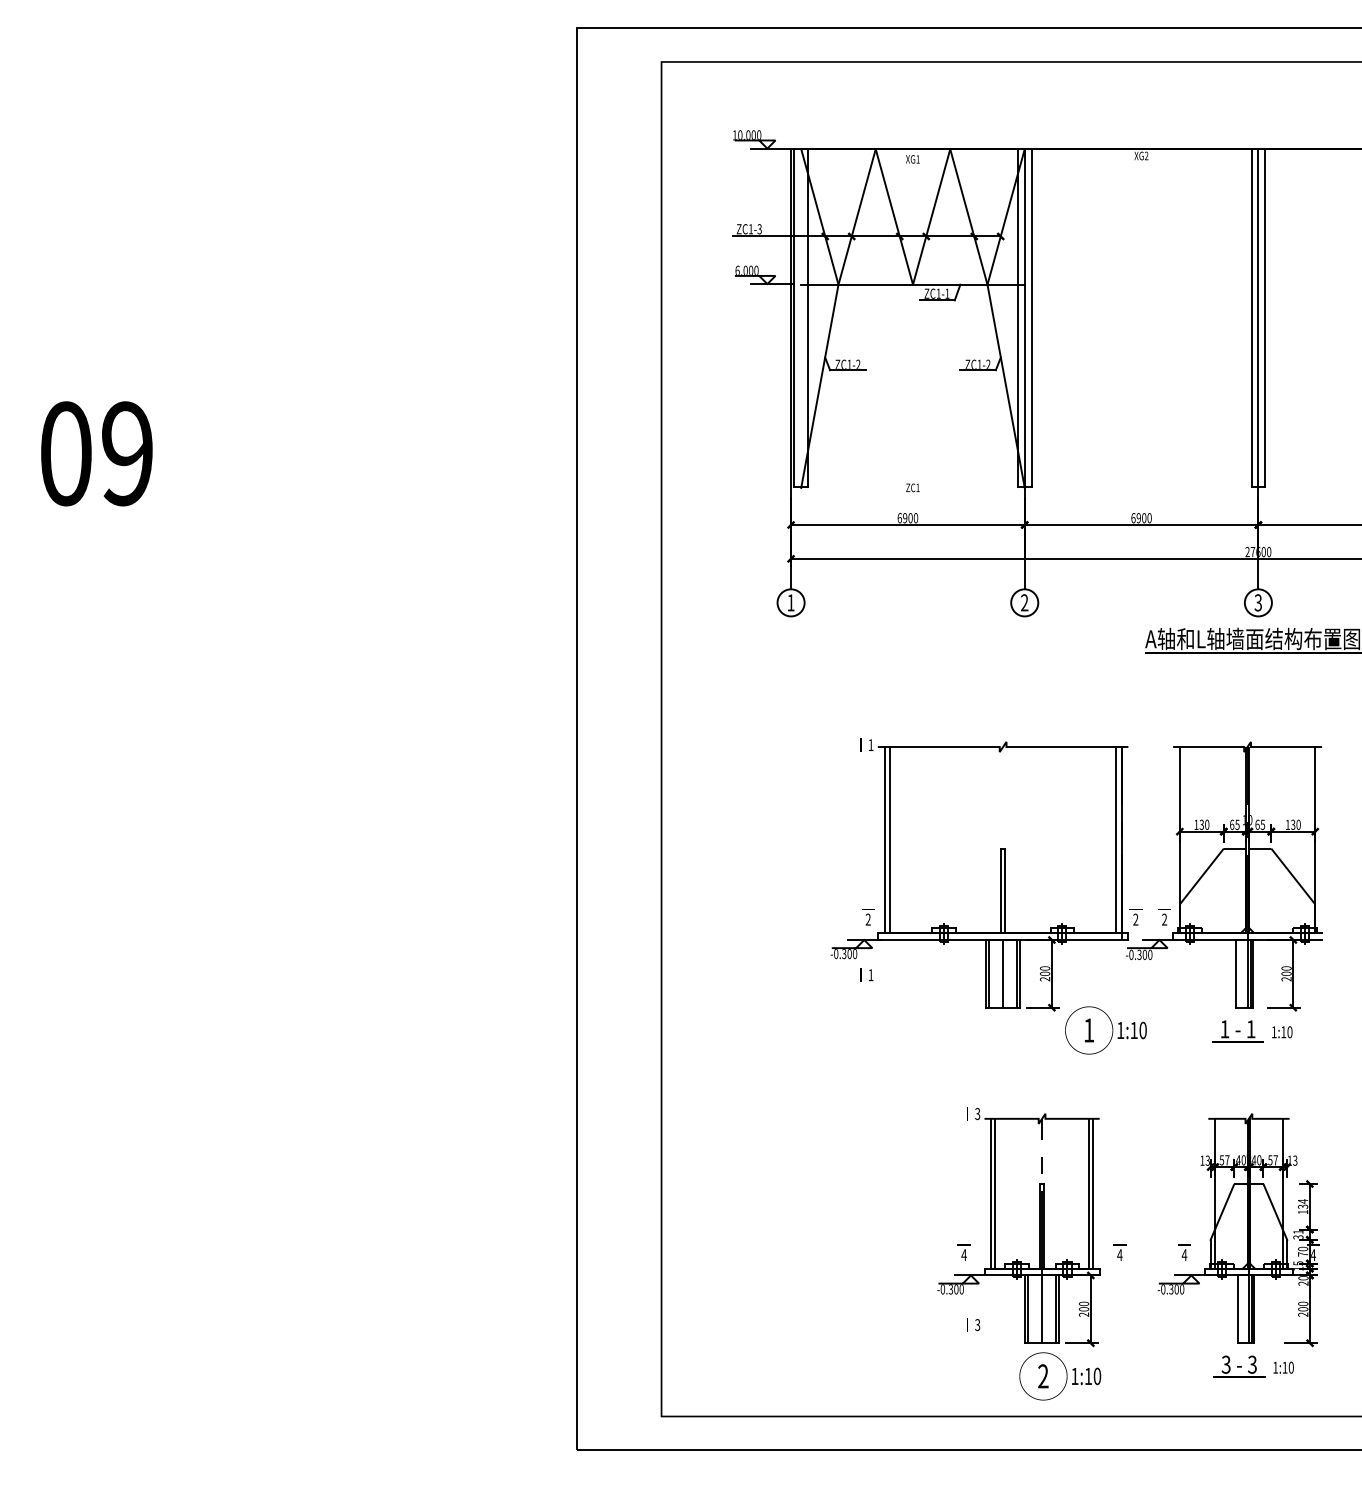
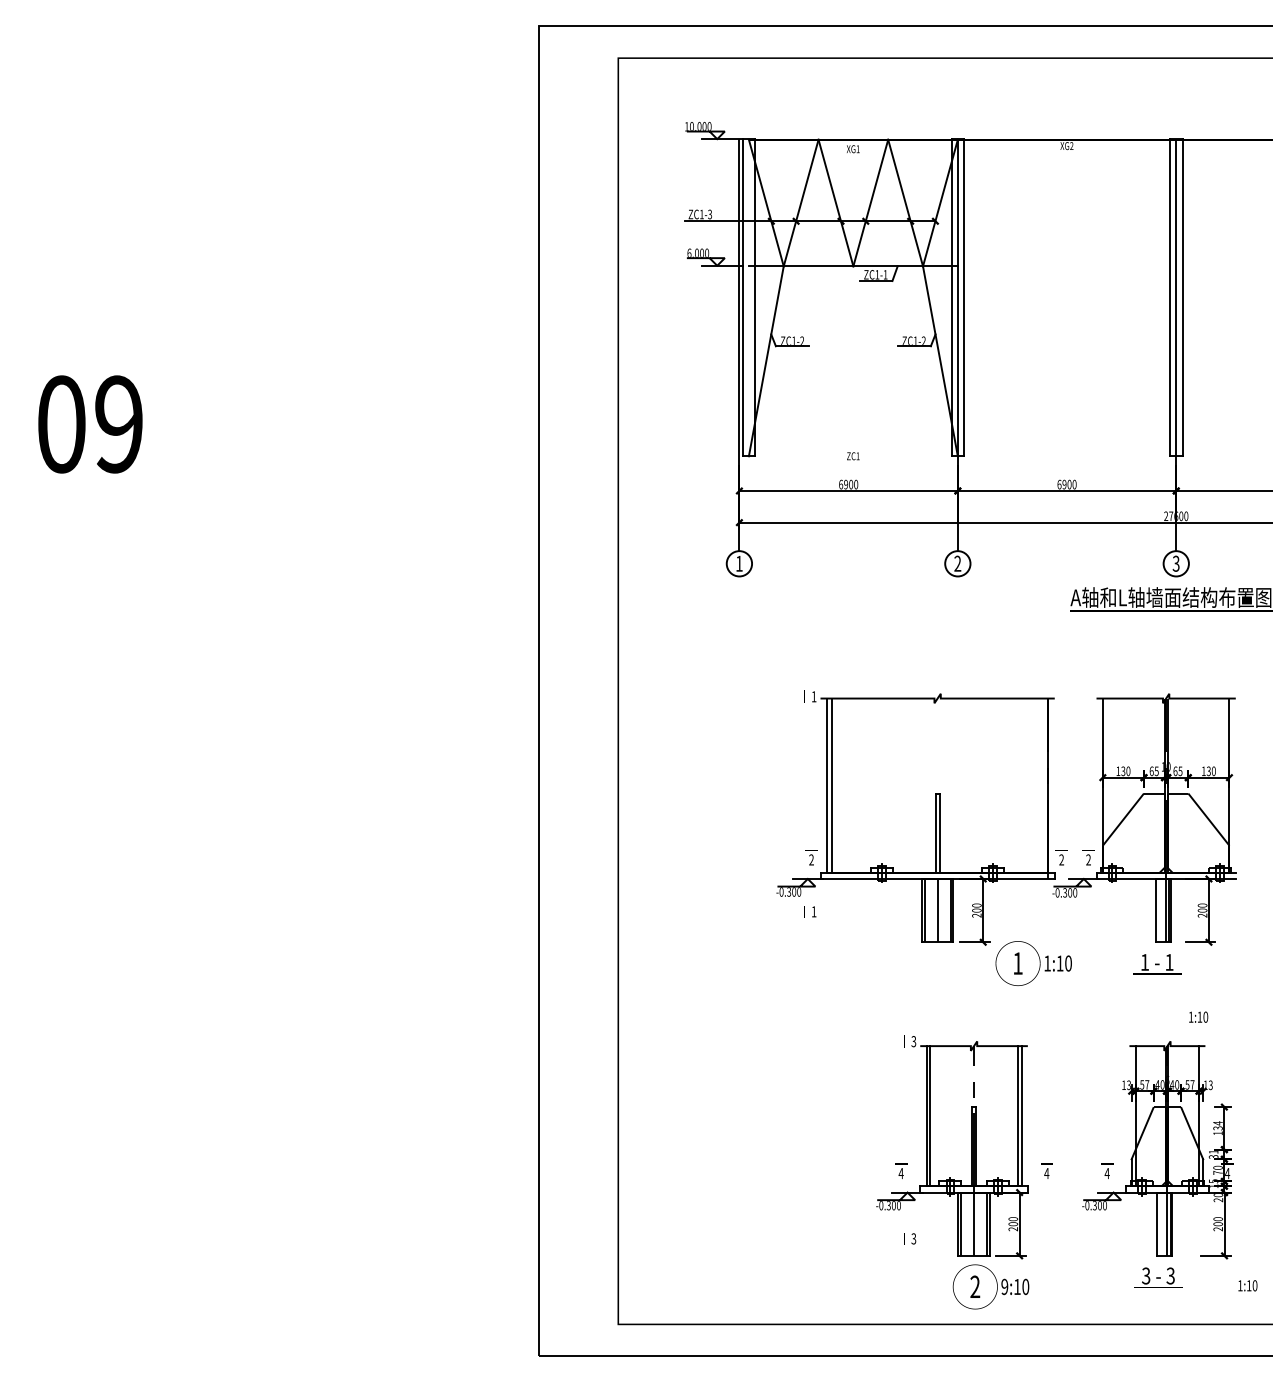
line: (1116, 840) -> (1043, 785), removed
text: (1282, 1031) -> (1198, 1016), moved
text: (1283, 1367) -> (1247, 1285), moved
text: (1074, 1375) -> (1004, 1286), 1:10 -> 9:10

